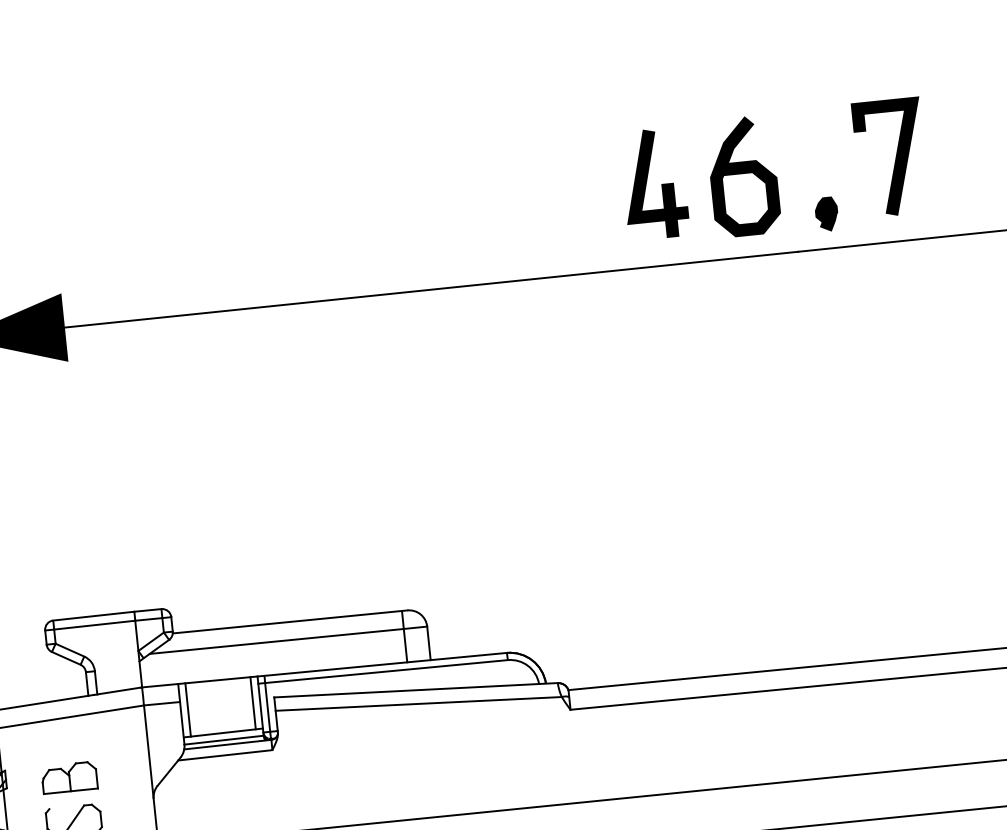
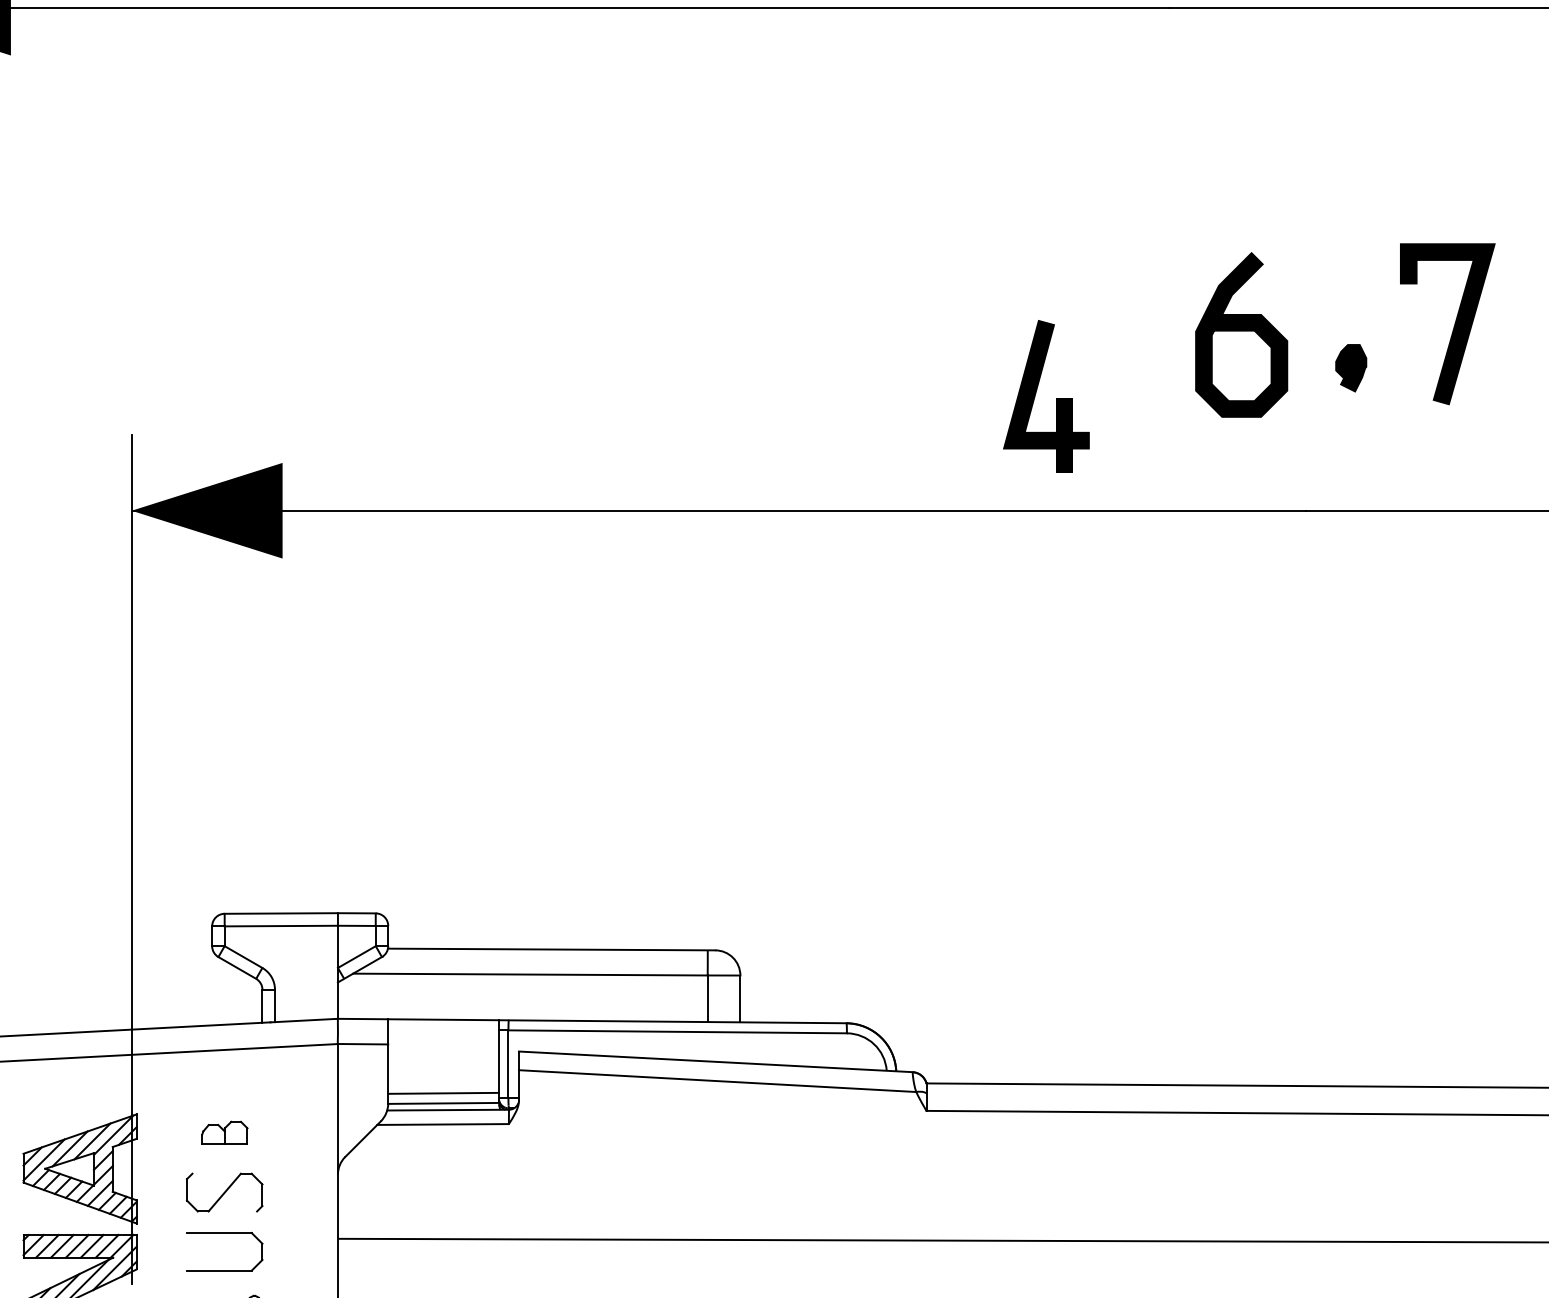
line: (895, 159) -> (1453, 326), moved
curve: (743, 174) -> (1241, 331), moved
part: (661, 184) -> (1056, 398), moved
part: (827, 214) -> (1351, 368), moved
line: (252, 703) -> (488, 1056), removed
line: (188, 709) -> (398, 1056), removed
part: (69, 777) -> (224, 1132), size x0.6

